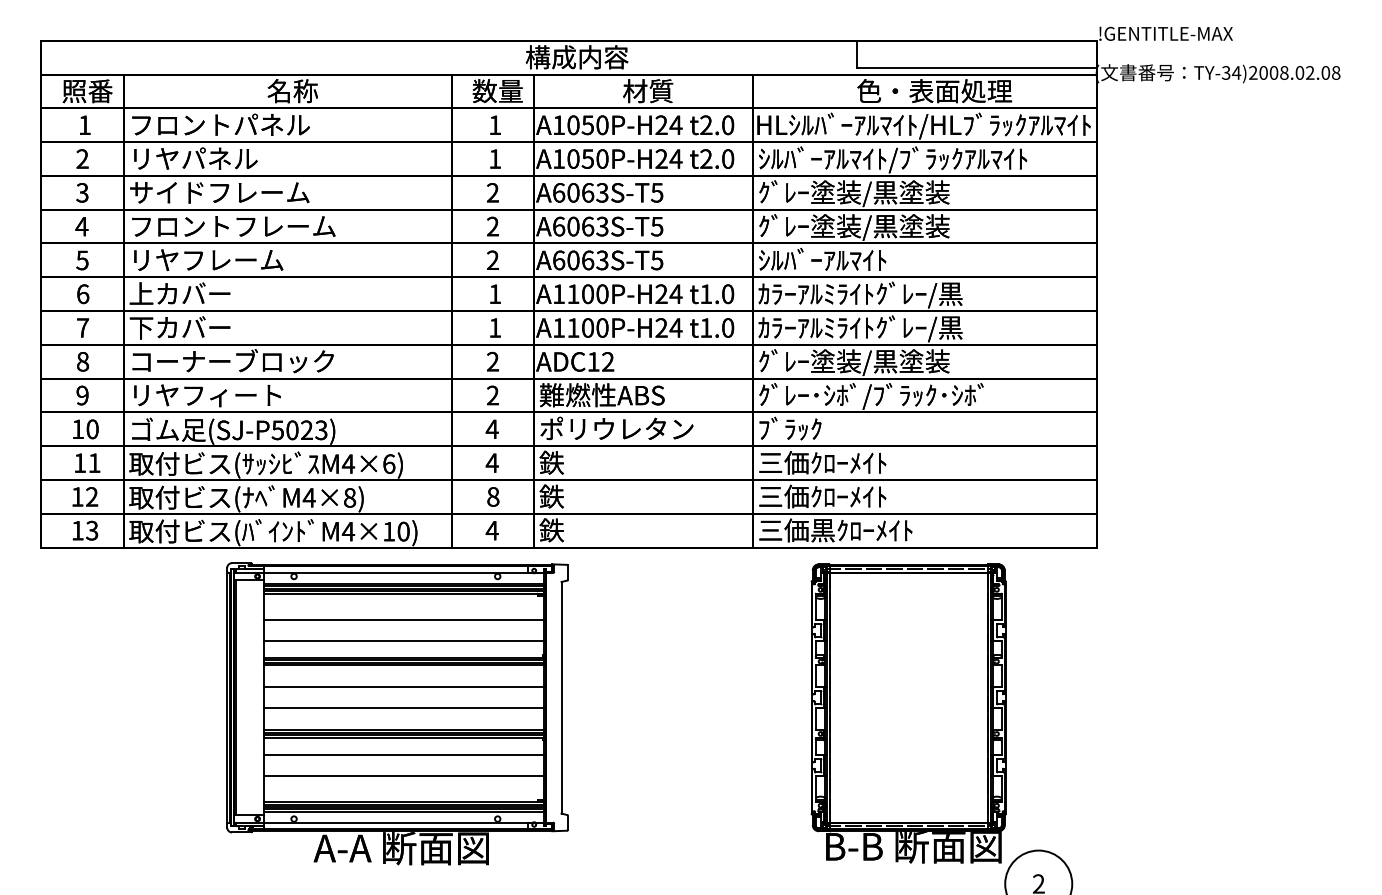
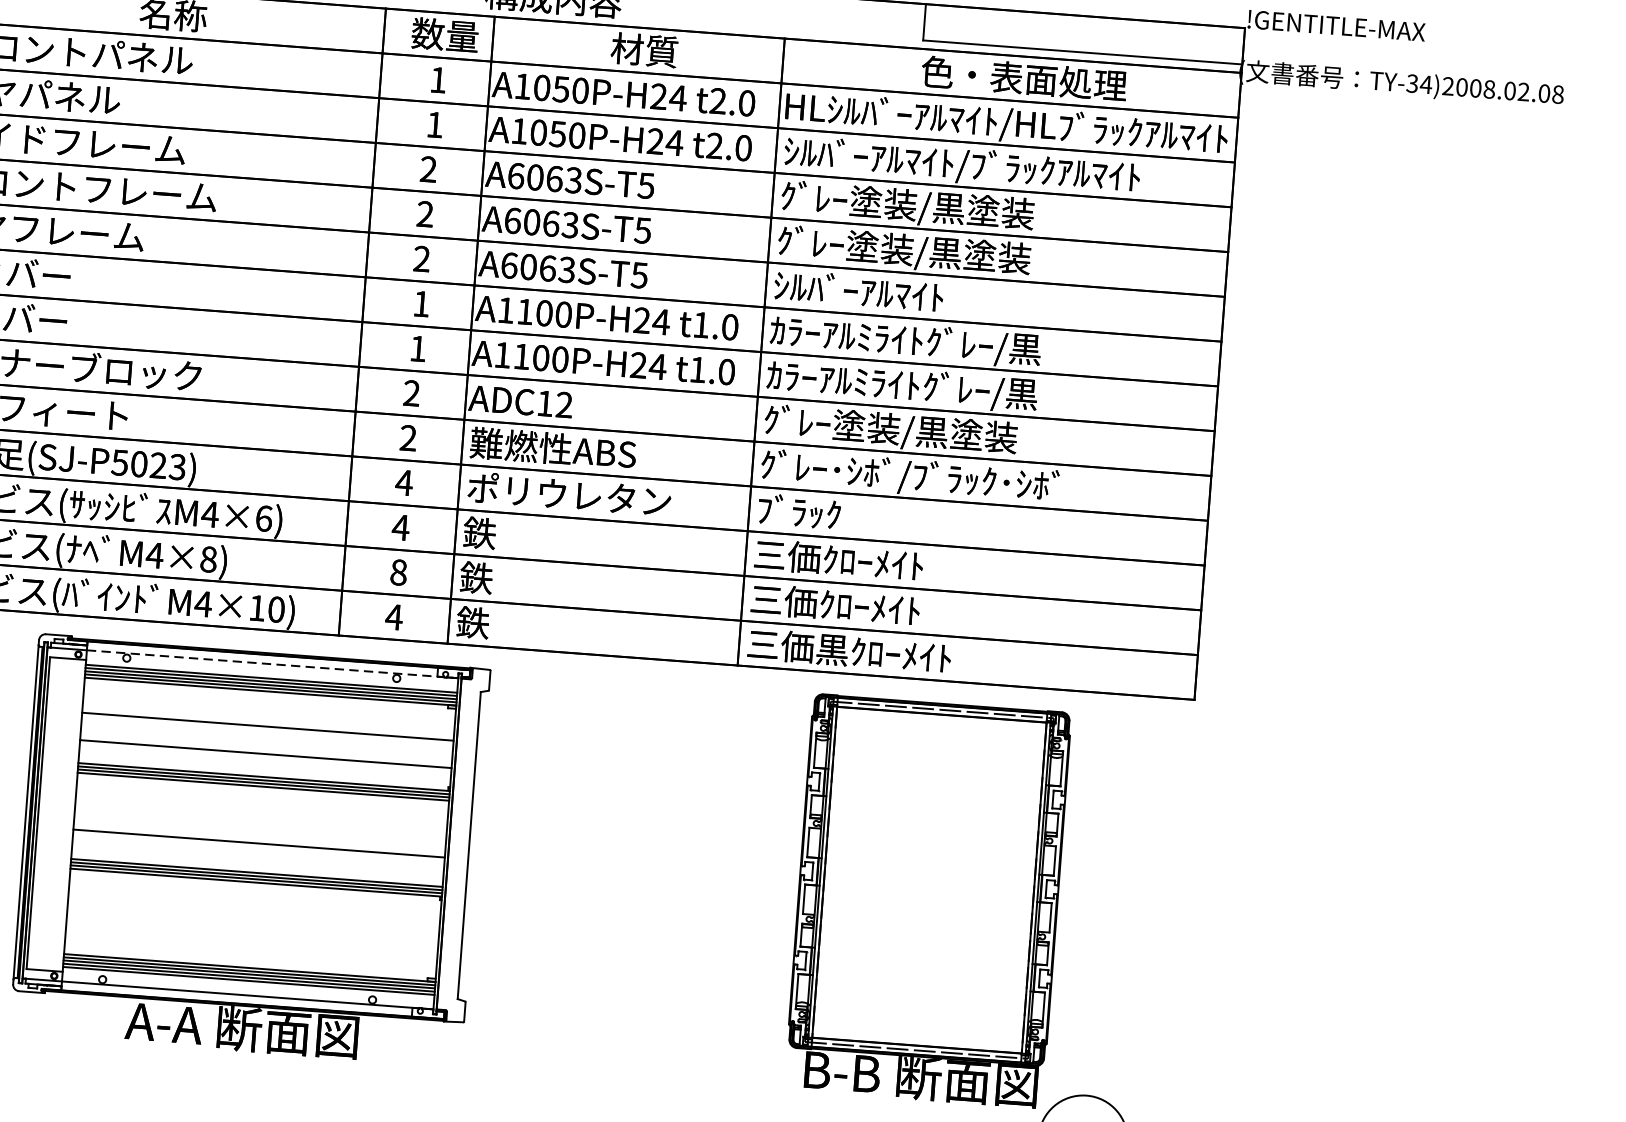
line: (398, 572) -> (265, 663), solid -> dashed
line: (403, 687) -> (260, 816), removed
line: (403, 754) -> (254, 904), removed
line: (403, 775) -> (252, 932), removed

